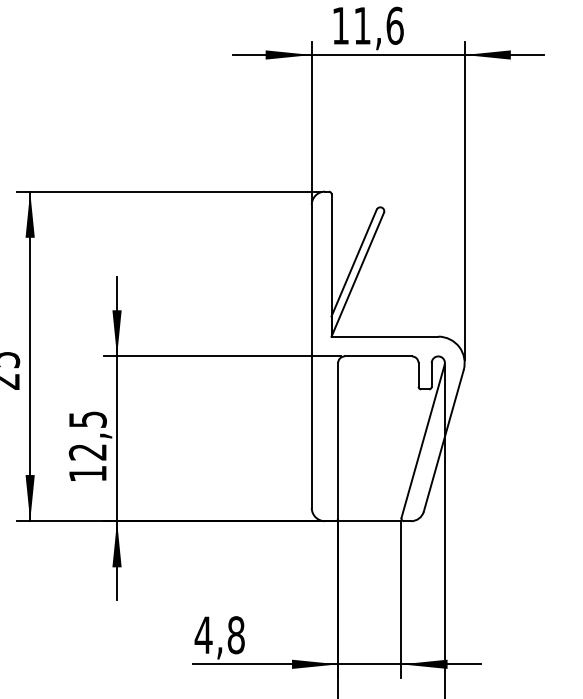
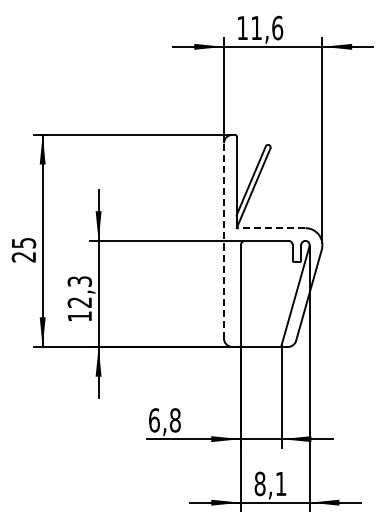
line: (384, 337) -> (270, 228), solid -> dashed
line: (311, 355) -> (223, 240), solid -> dashed
text: (87, 419) -> (79, 281), 12,5 -> 12,3
text: (203, 635) -> (154, 420), 4,8 -> 6,8

